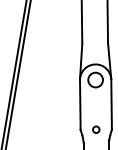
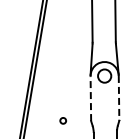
line: (79, 104) -> (90, 98), solid -> dashed
line: (112, 104) -> (119, 98), solid -> dashed
circle: (95, 129) -> (62, 120), moved

